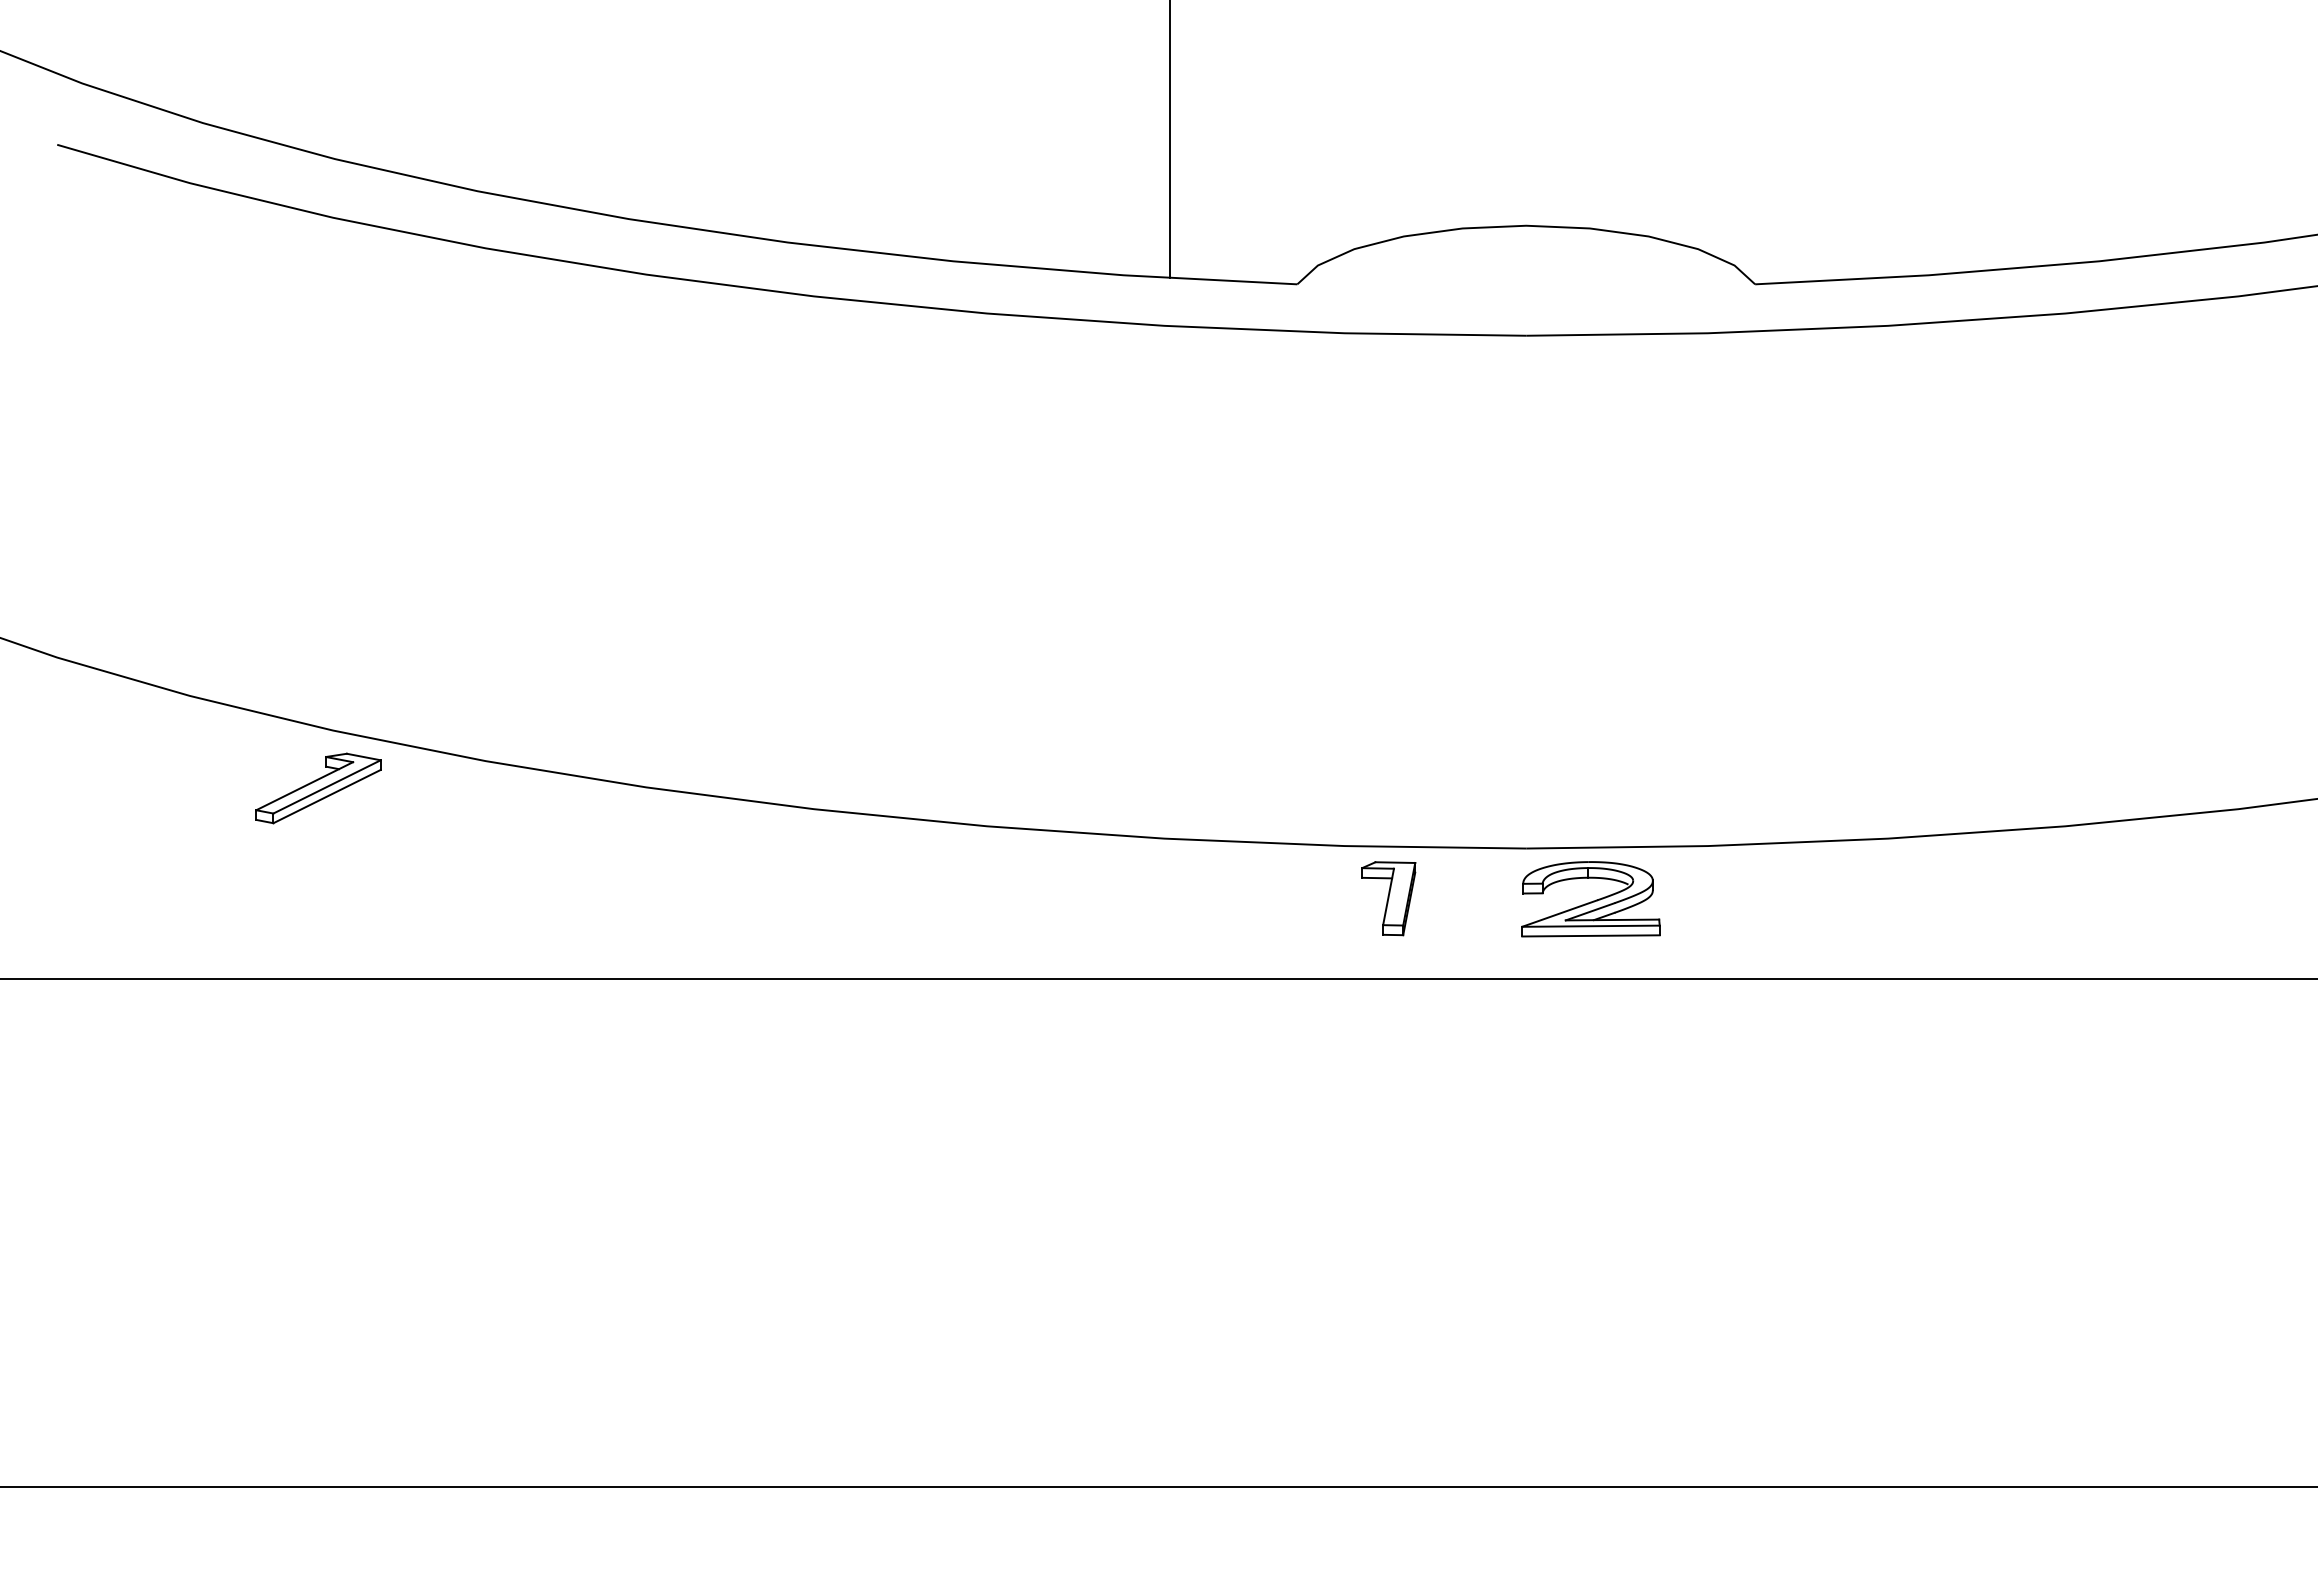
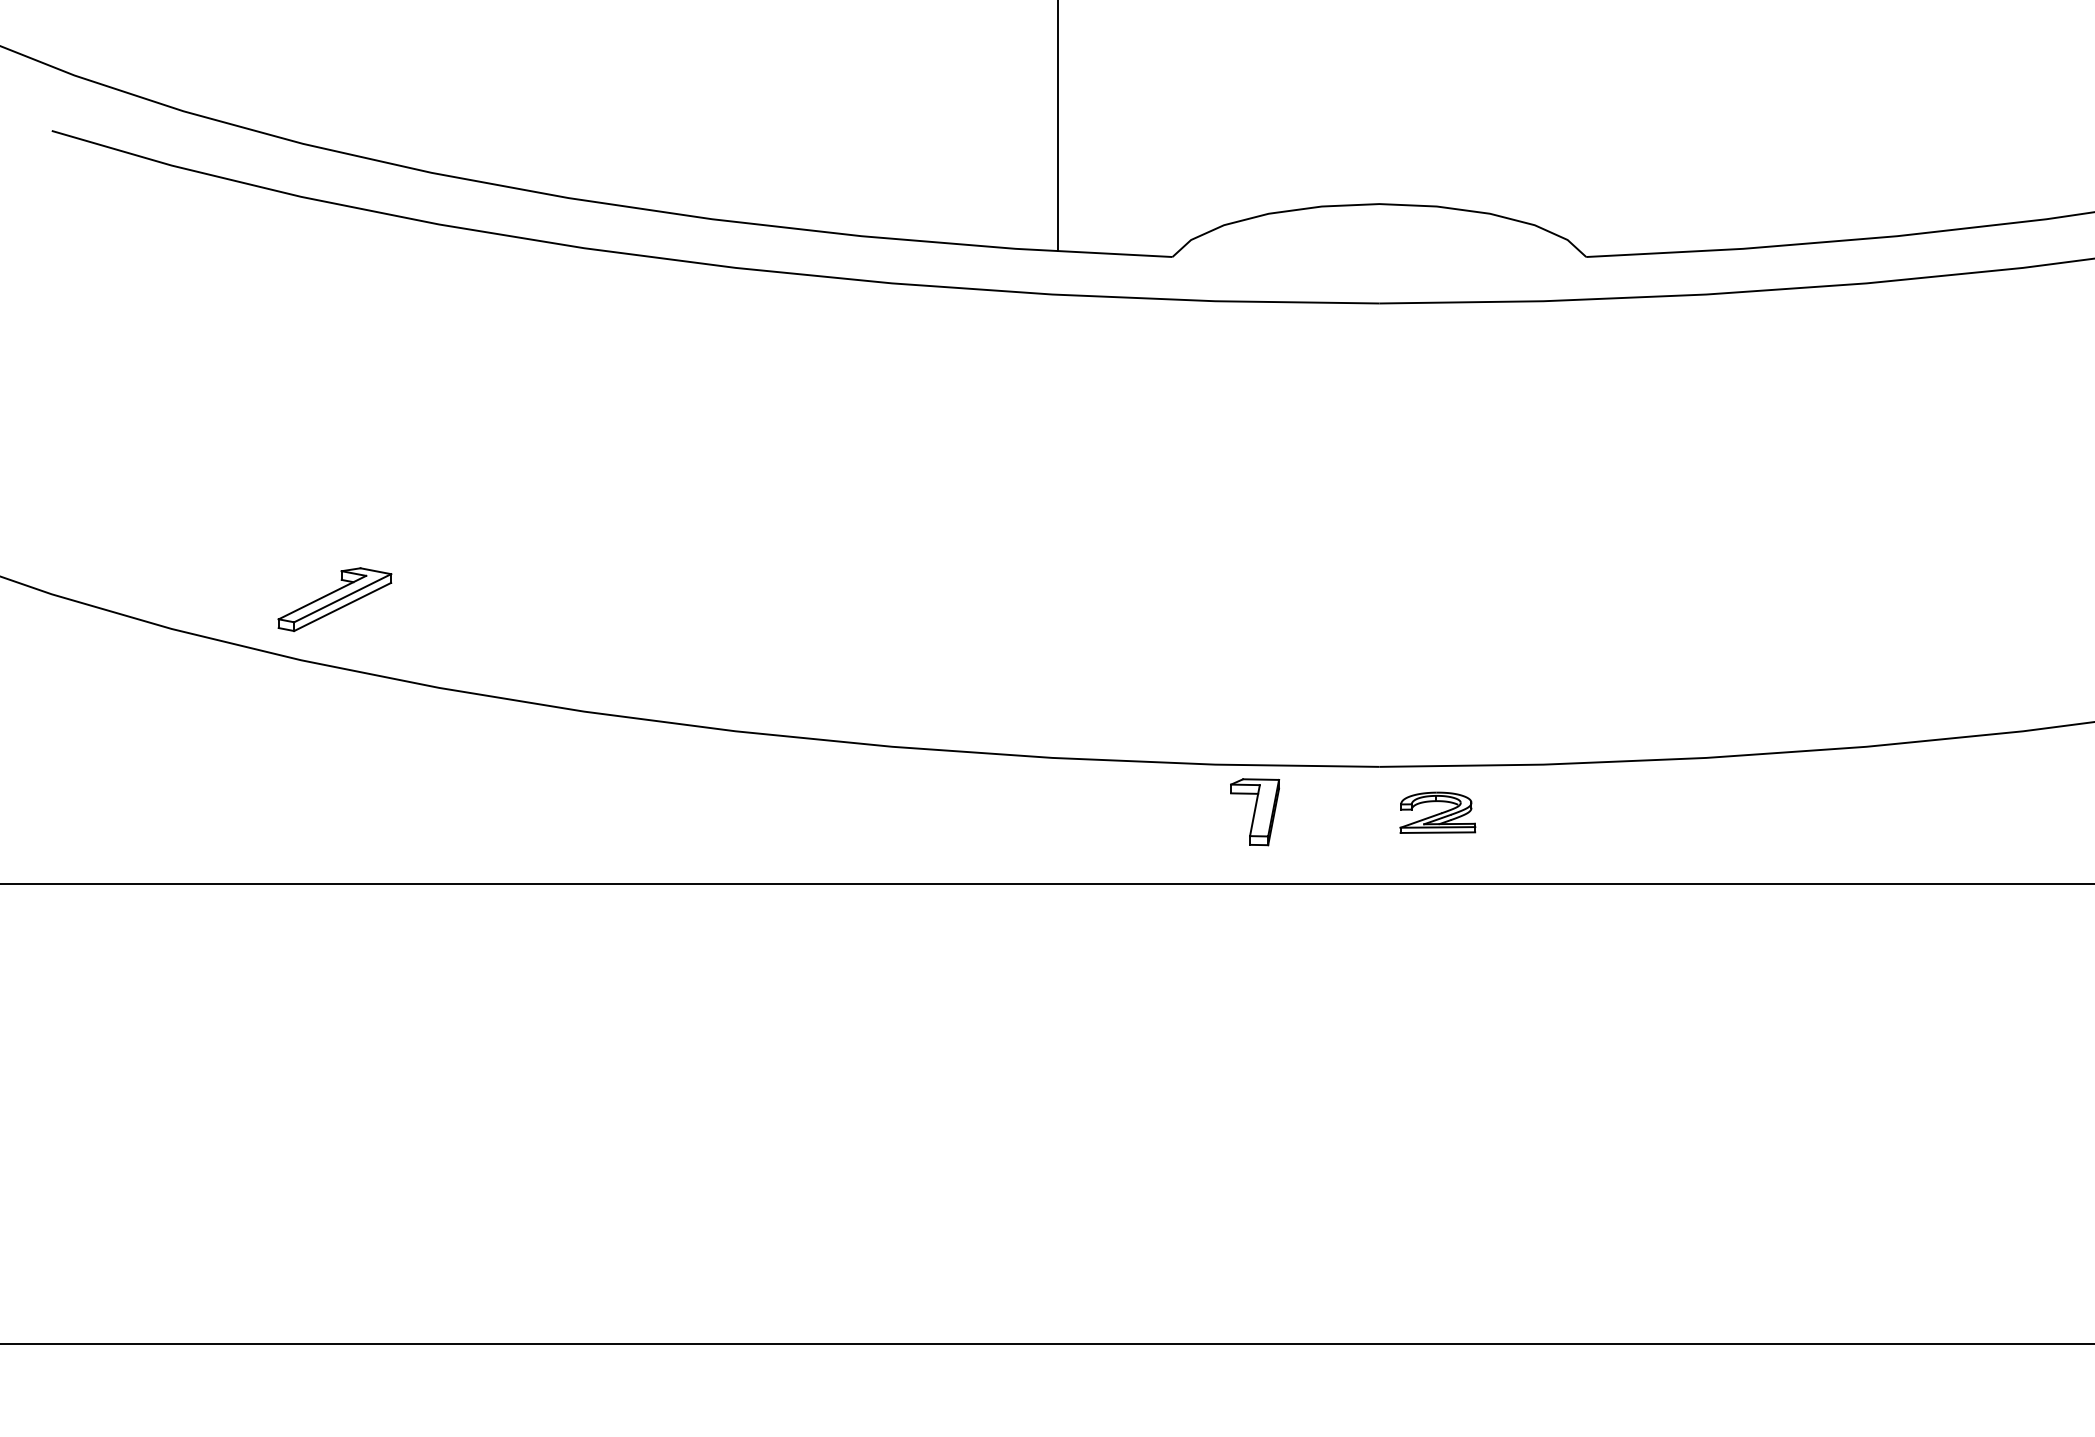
part: (318, 788) -> (334, 599), moved
part: (1590, 899) -> (1437, 812), size x0.6

